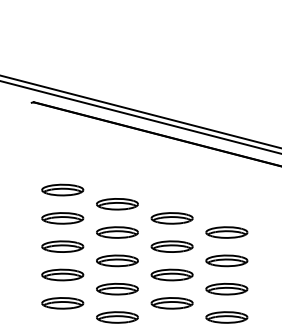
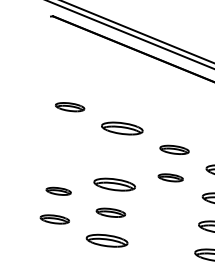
part: (62, 189) -> (69, 106), size x0.7
part: (62, 218) -> (65, 135), removed
part: (171, 218) -> (173, 149), size x0.7
part: (117, 232) -> (118, 156), removed
part: (62, 246) -> (62, 163), removed
part: (171, 246) -> (170, 177), size x0.6
part: (62, 274) -> (58, 190), size x0.6
part: (171, 274) -> (166, 205), removed
part: (117, 289) -> (110, 213), size x0.7
part: (62, 303) -> (54, 219), size x0.7
part: (171, 303) -> (162, 234), removed

